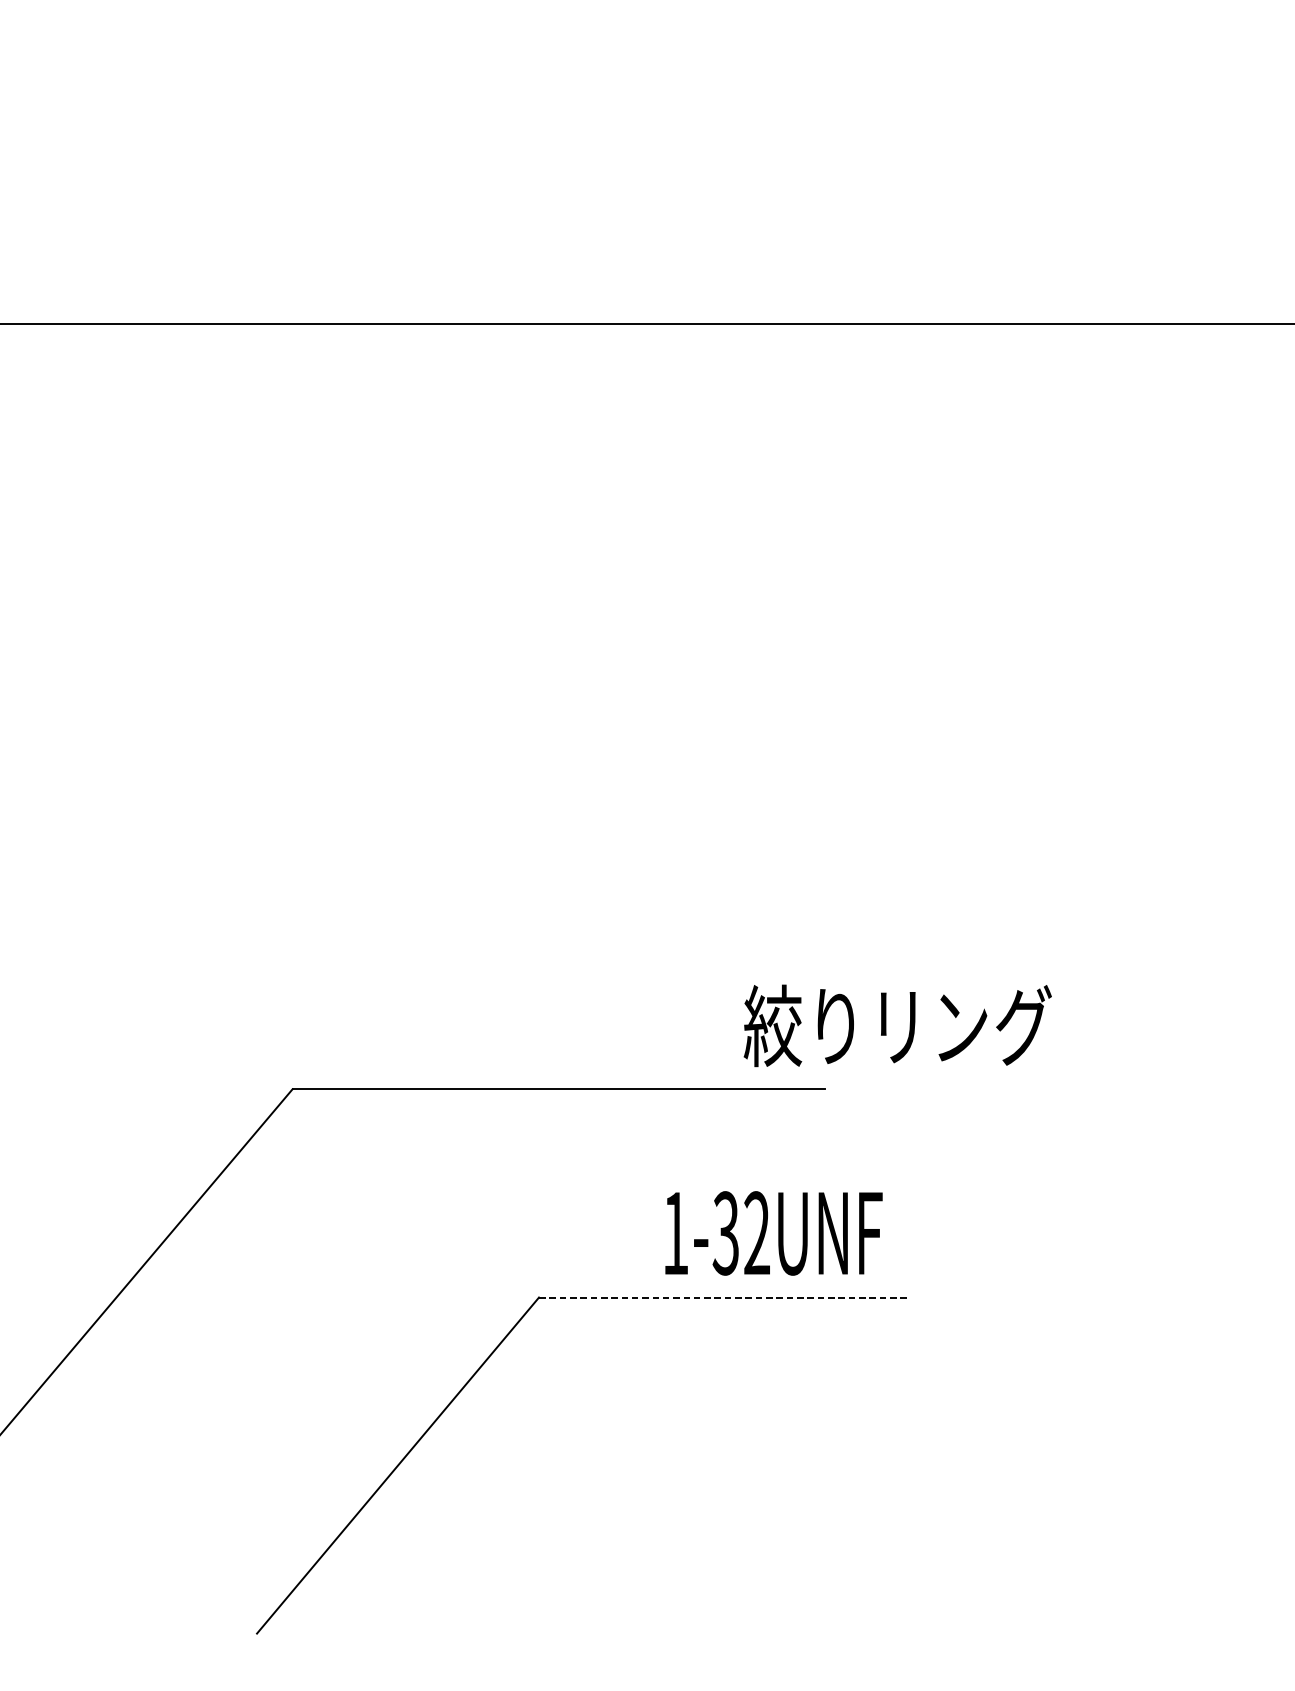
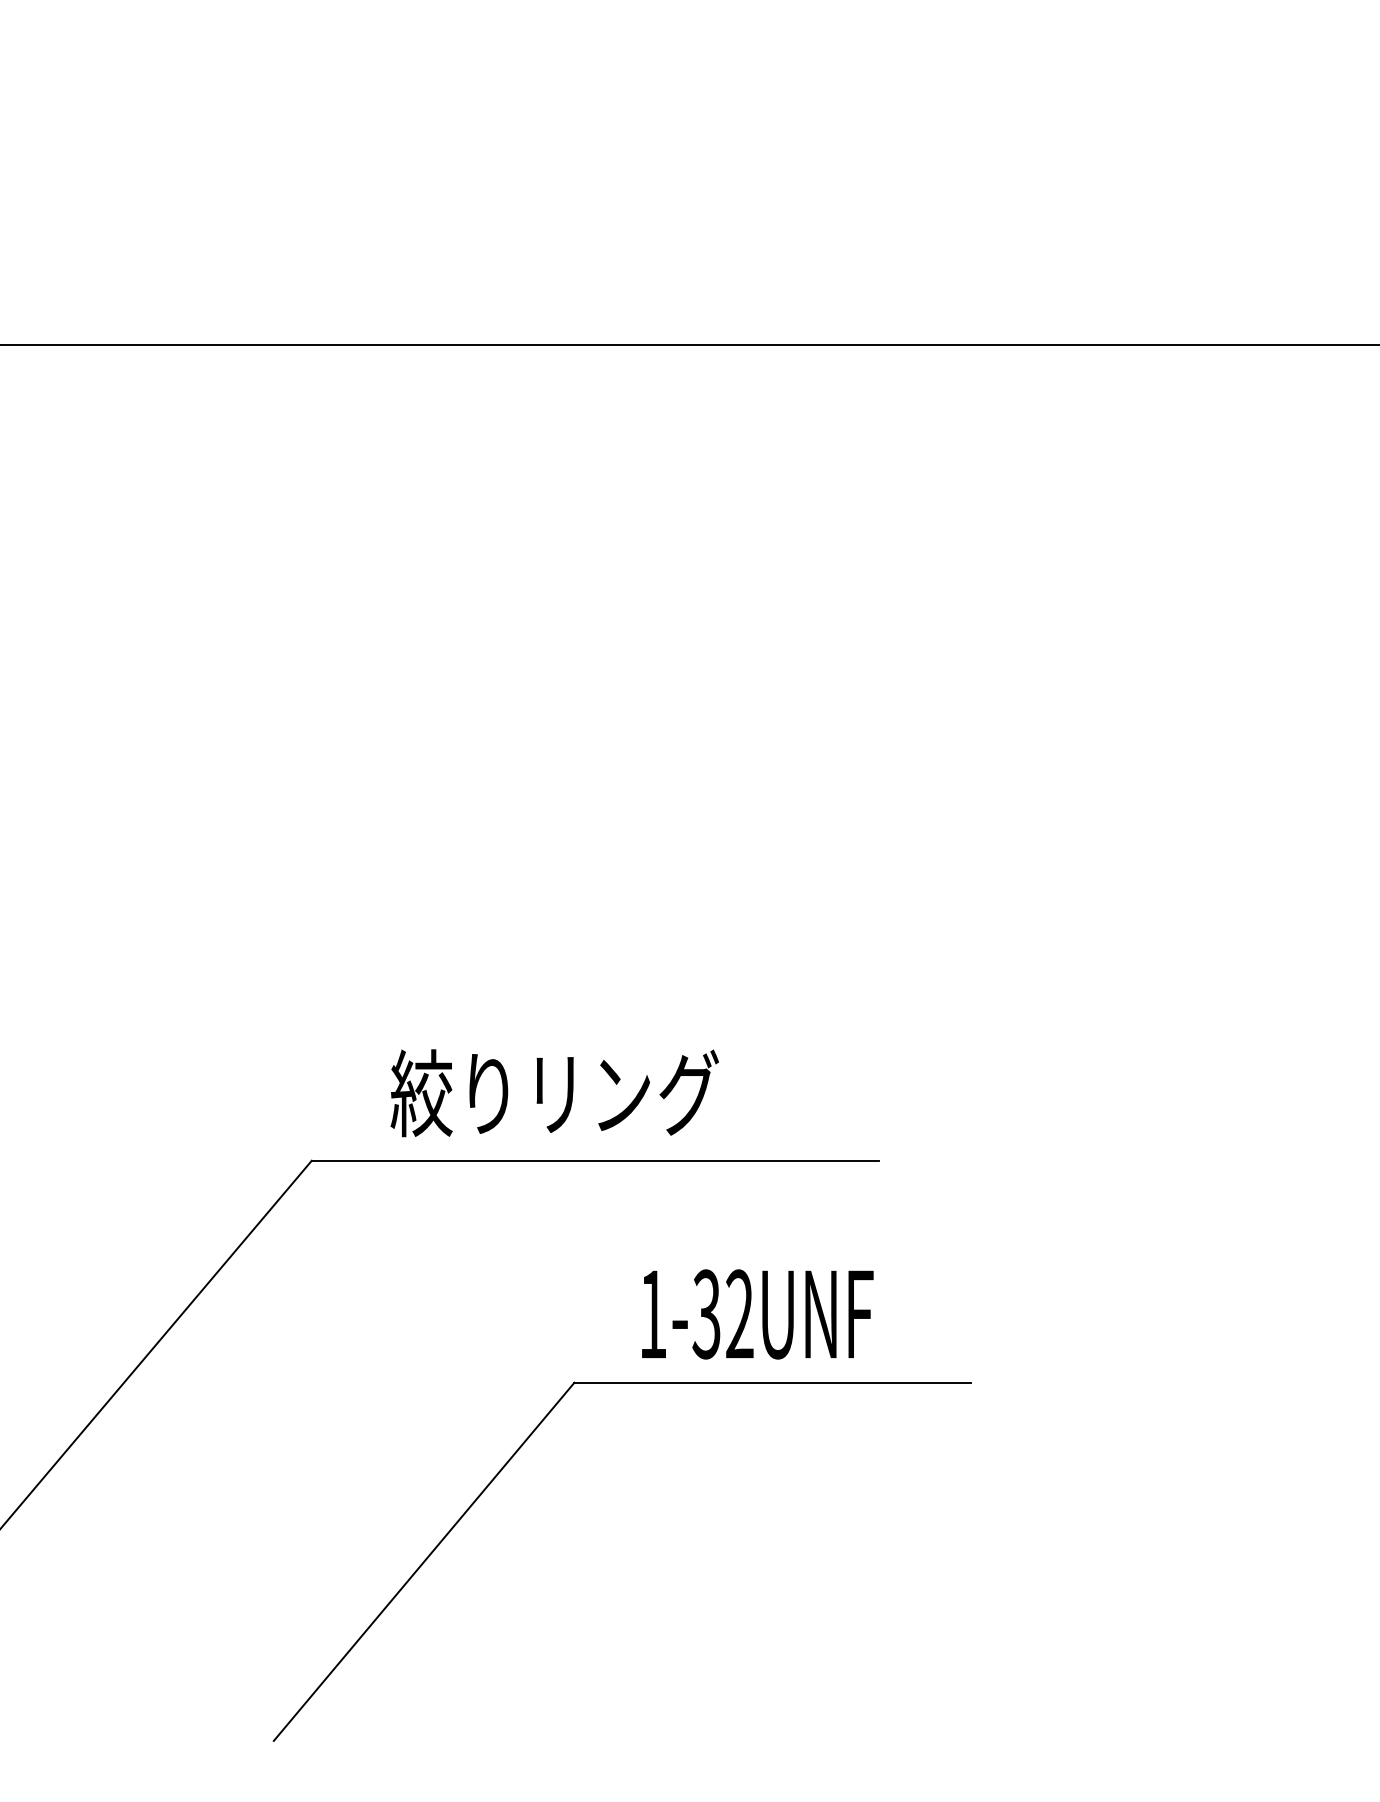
text: (897, 1026) -> (554, 1093), moved
text: (773, 1233) -> (757, 1314), moved
line: (725, 1297) -> (773, 1382), dashed -> solid

